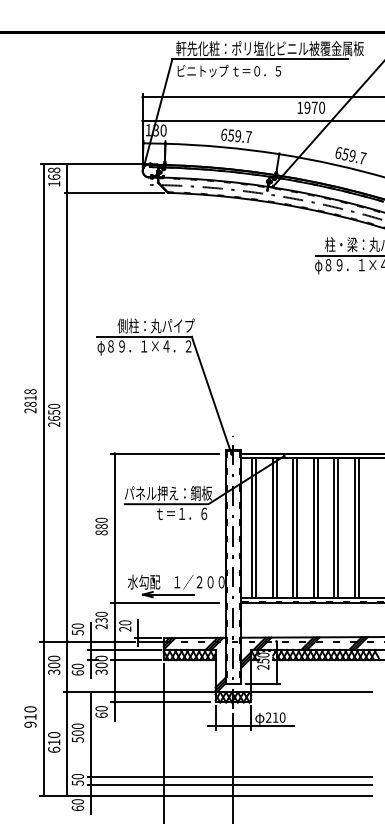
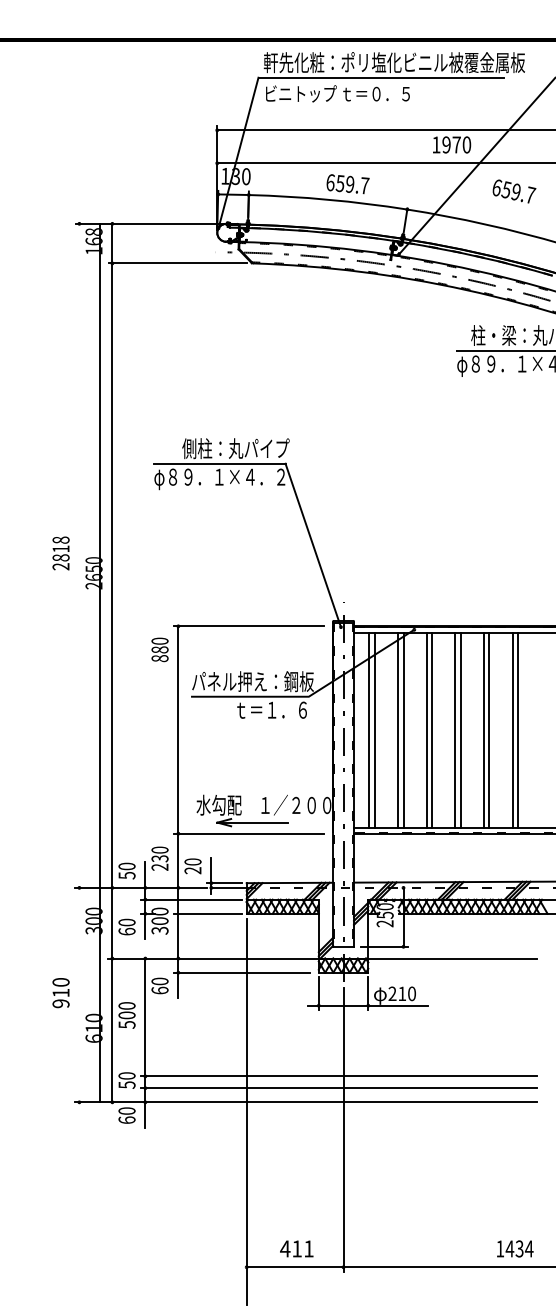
text: (351, 155) -> (514, 191), moved
line: (43, 479) -> (100, 662), moved
text: (101, 526) -> (159, 649), moved

